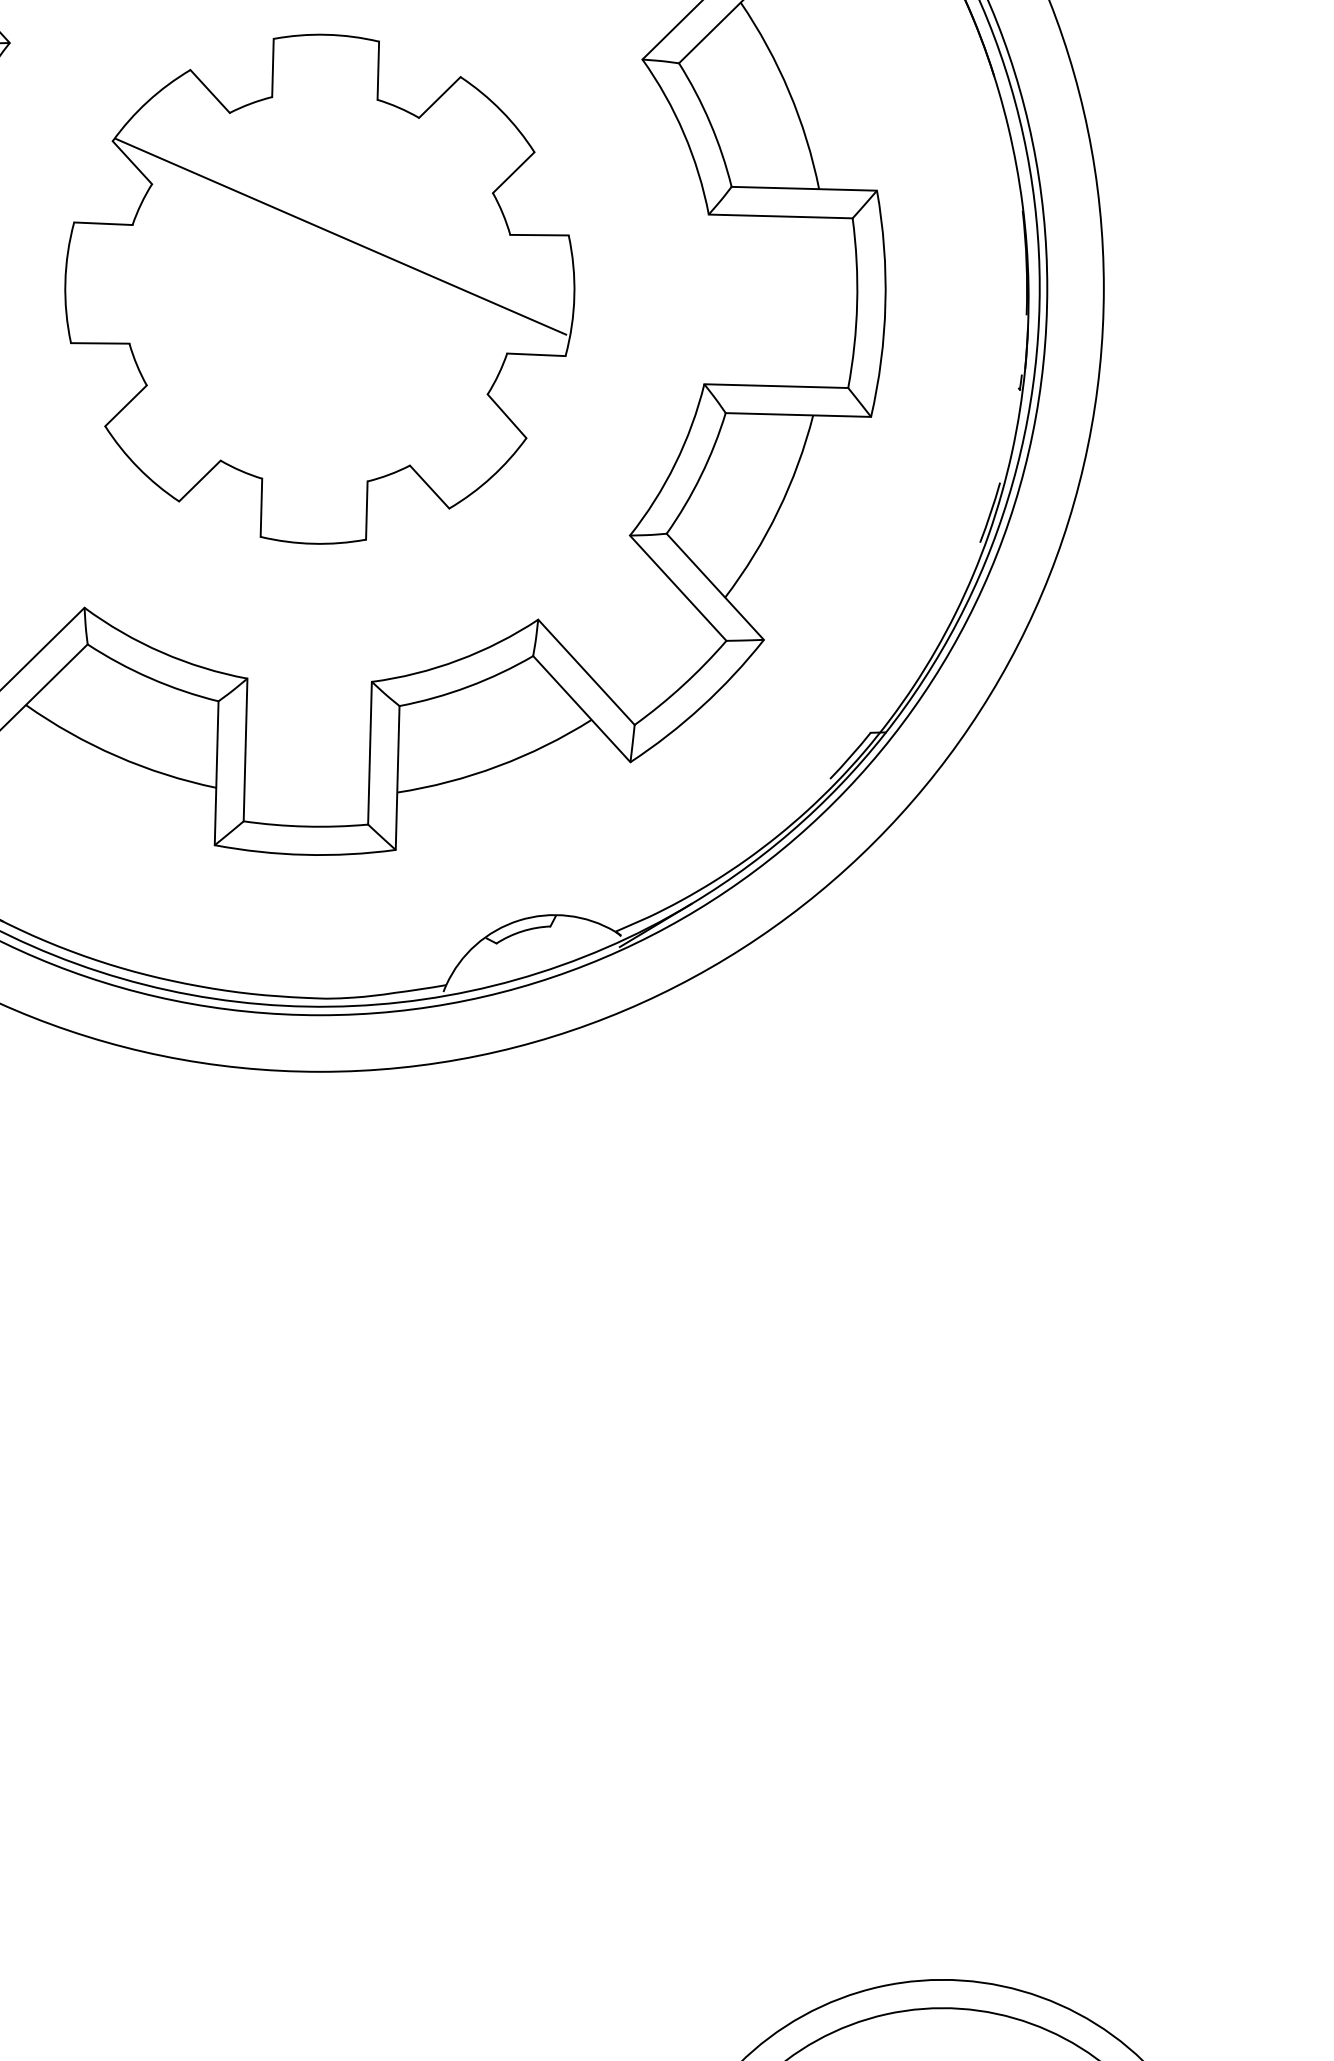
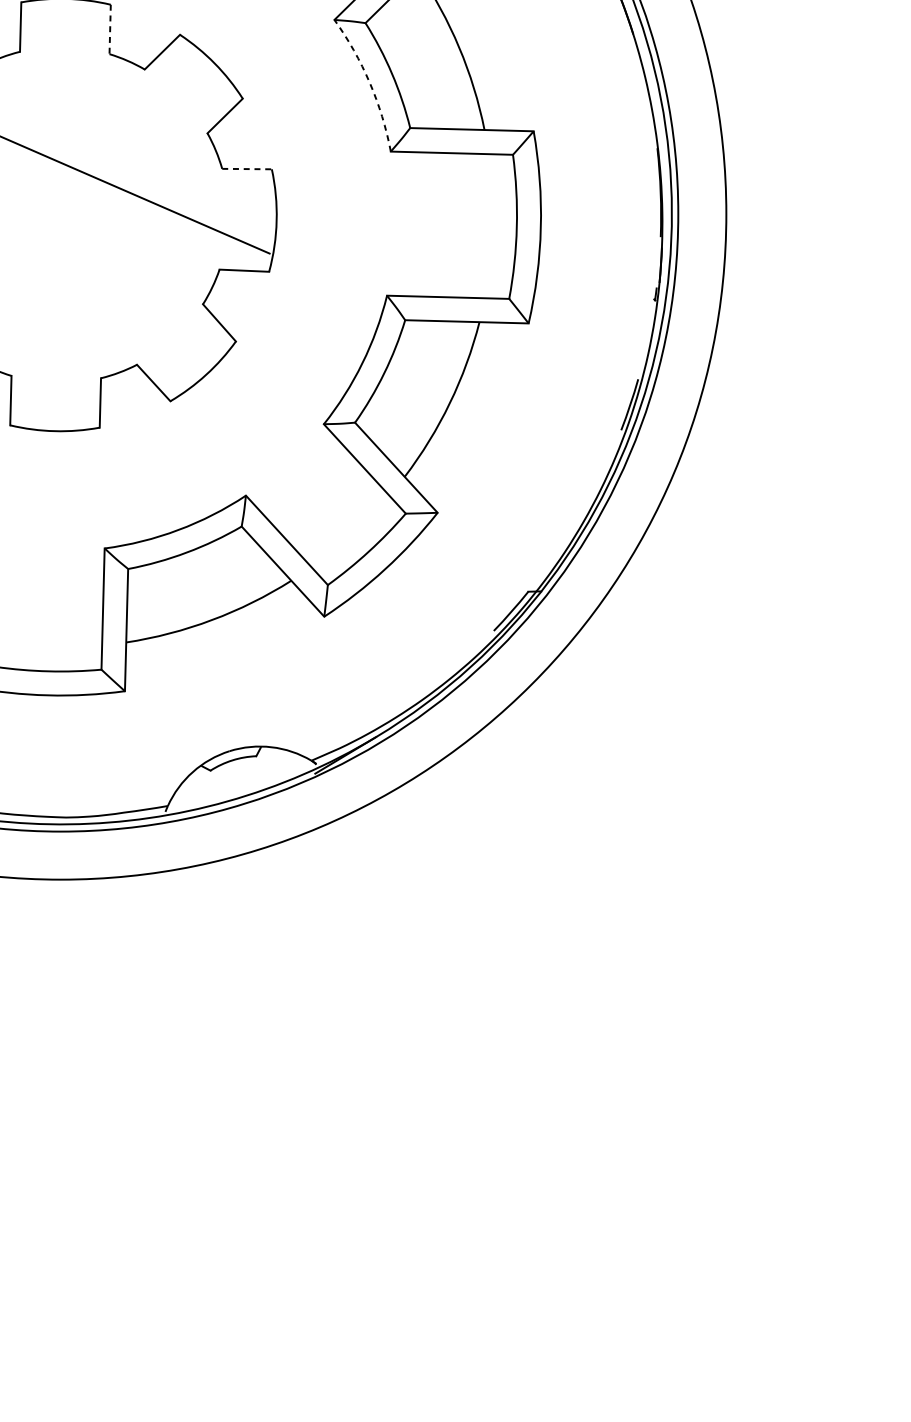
line: (378, 71) -> (110, 30), solid -> dashed
arc: (683, 133) -> (369, 82), solid -> dashed
line: (540, 235) -> (247, 169), solid -> dashed

